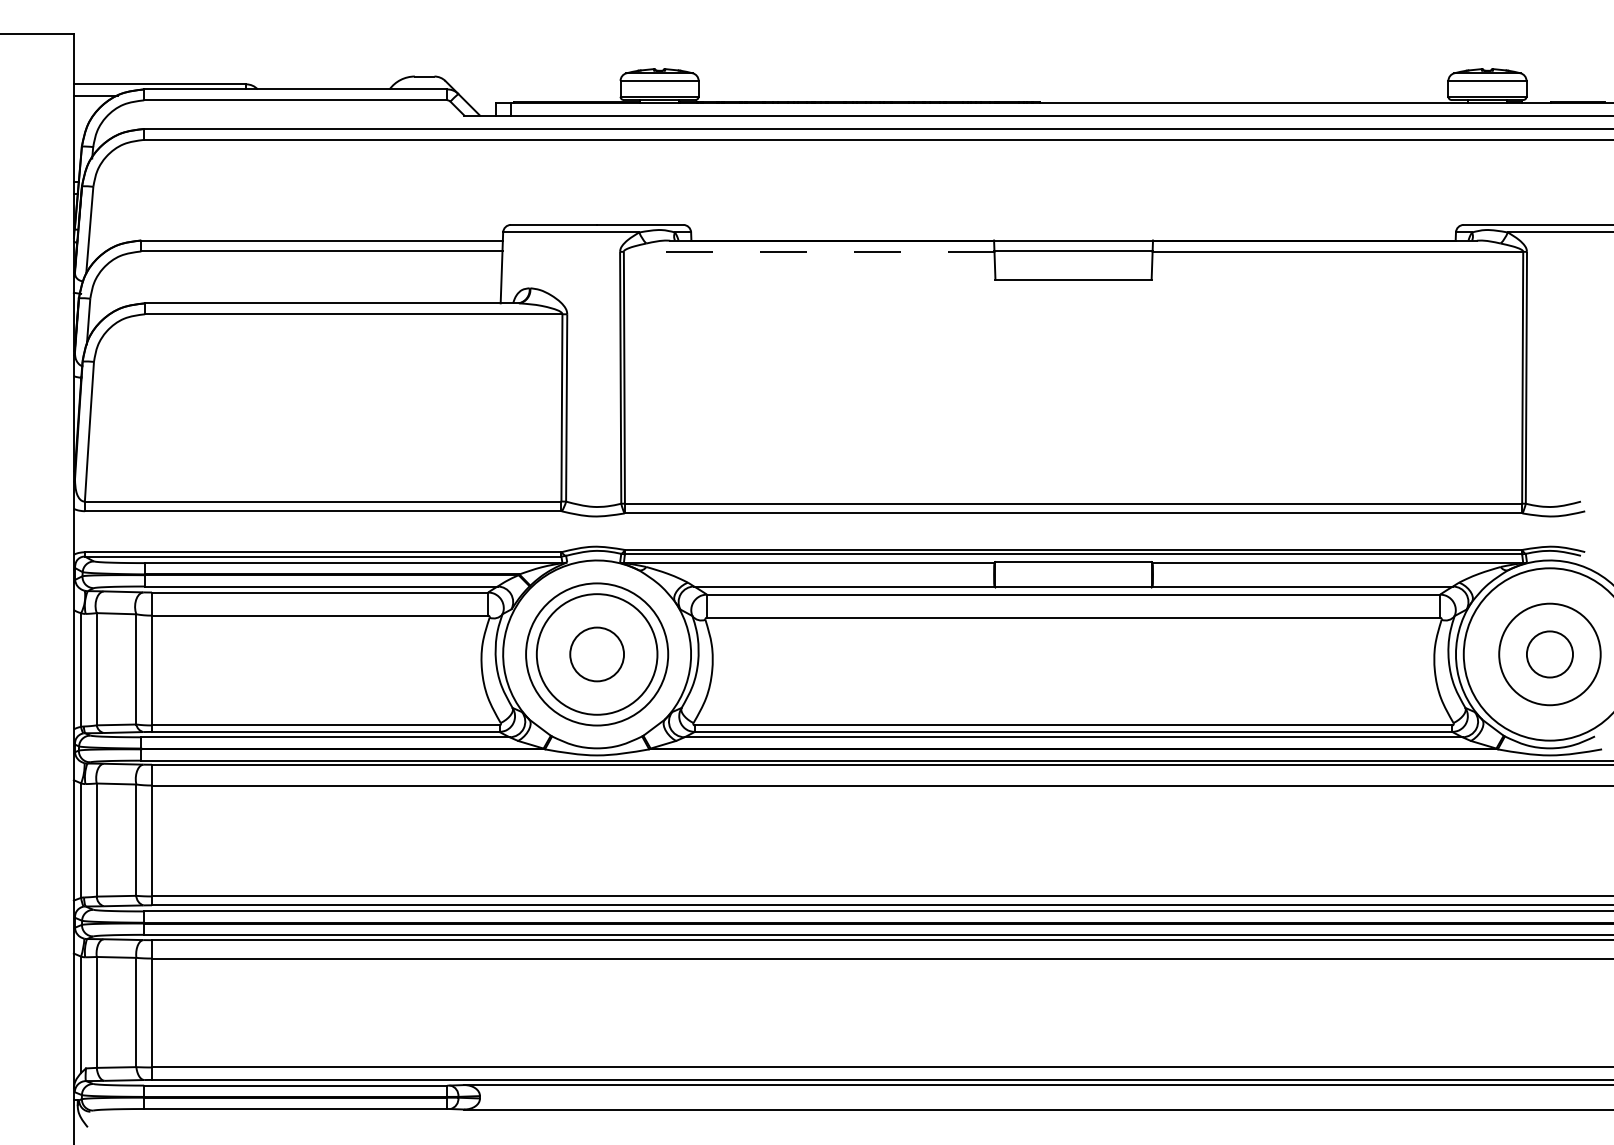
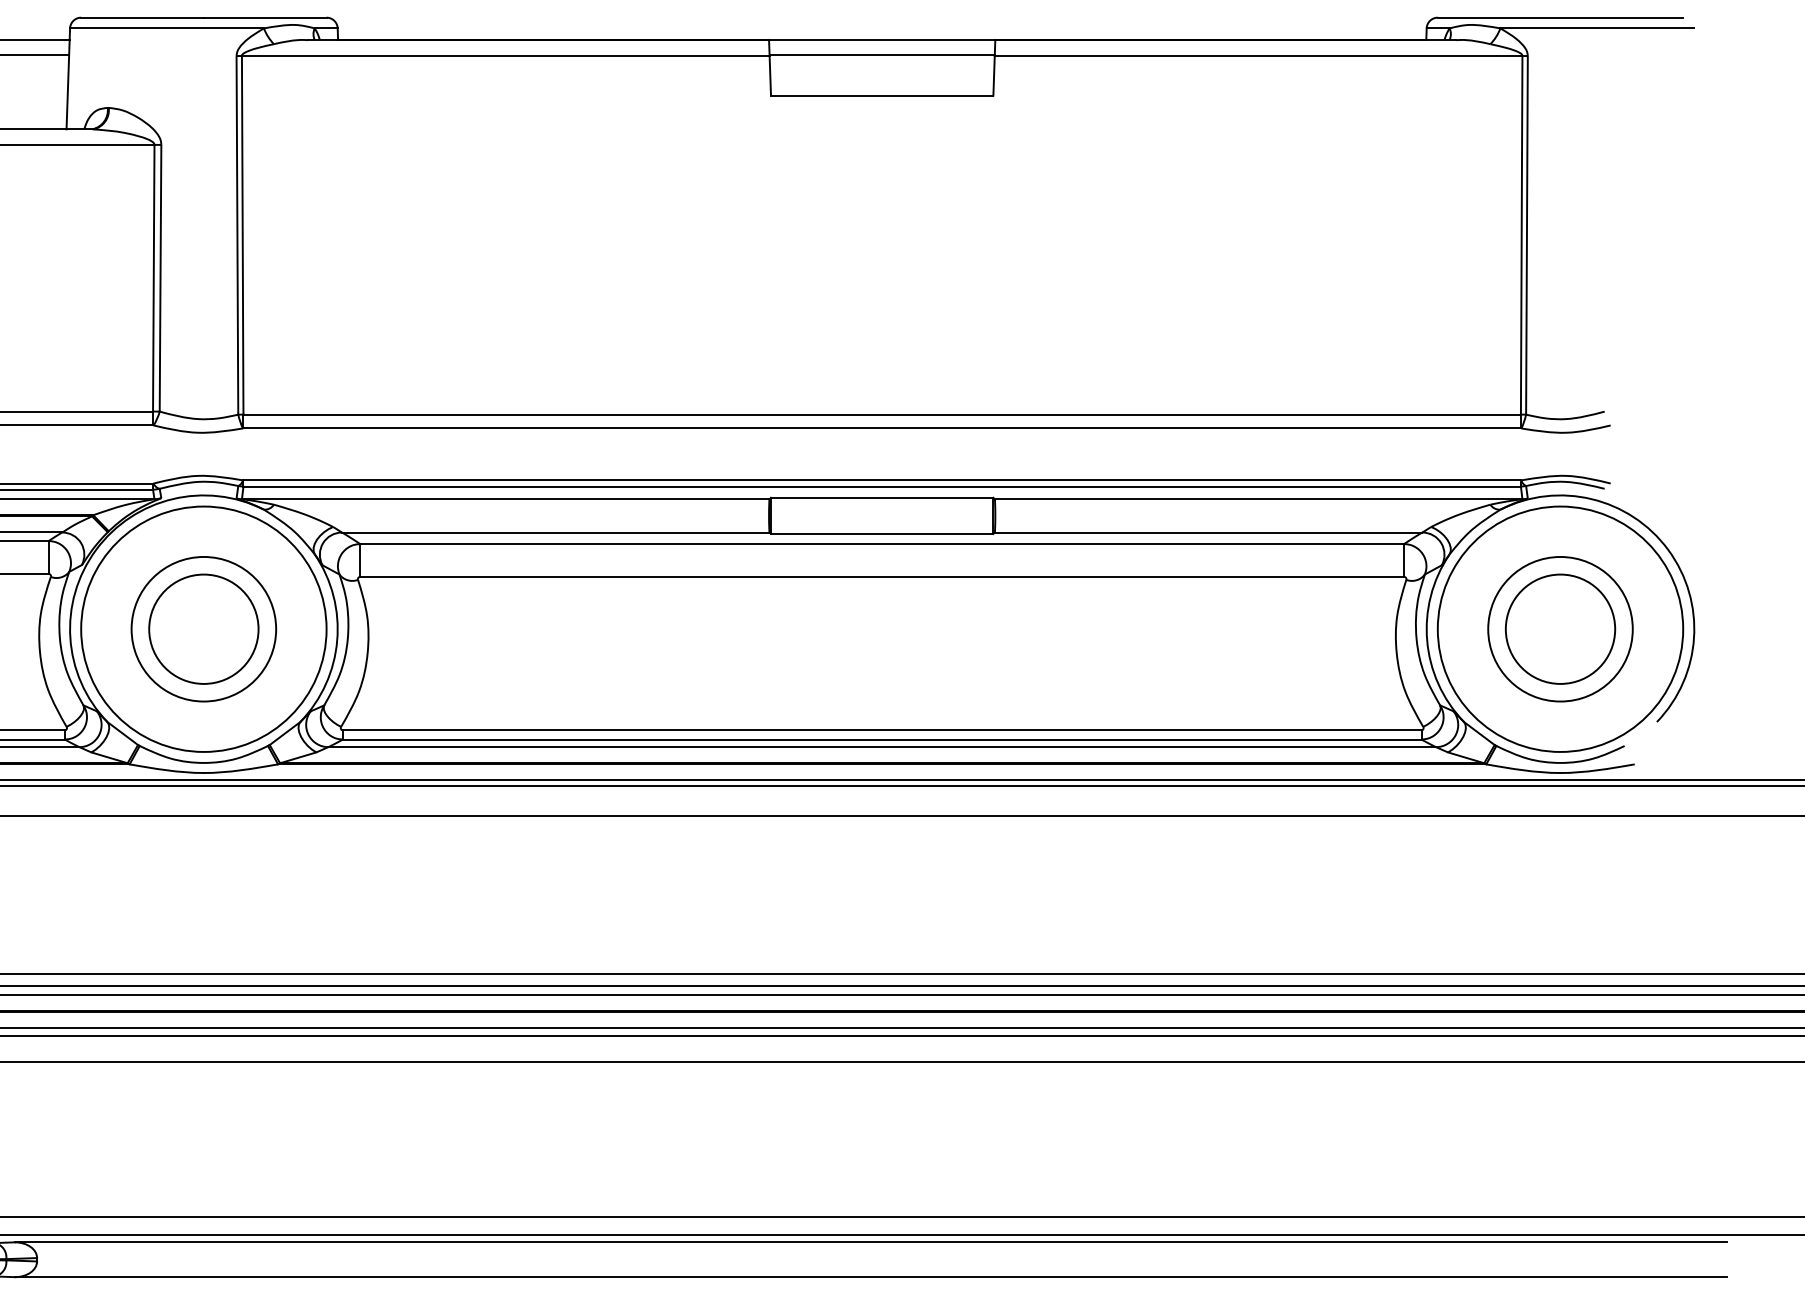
line: (808, 251) -> (504, 55), dashed -> solid
circle: (596, 654) -> (202, 629), size x0.71
circle: (596, 654) -> (202, 629), size x1.43
circle: (596, 654) -> (202, 629), size x1.43
circle: (1549, 654) -> (1559, 629), size x1.67

